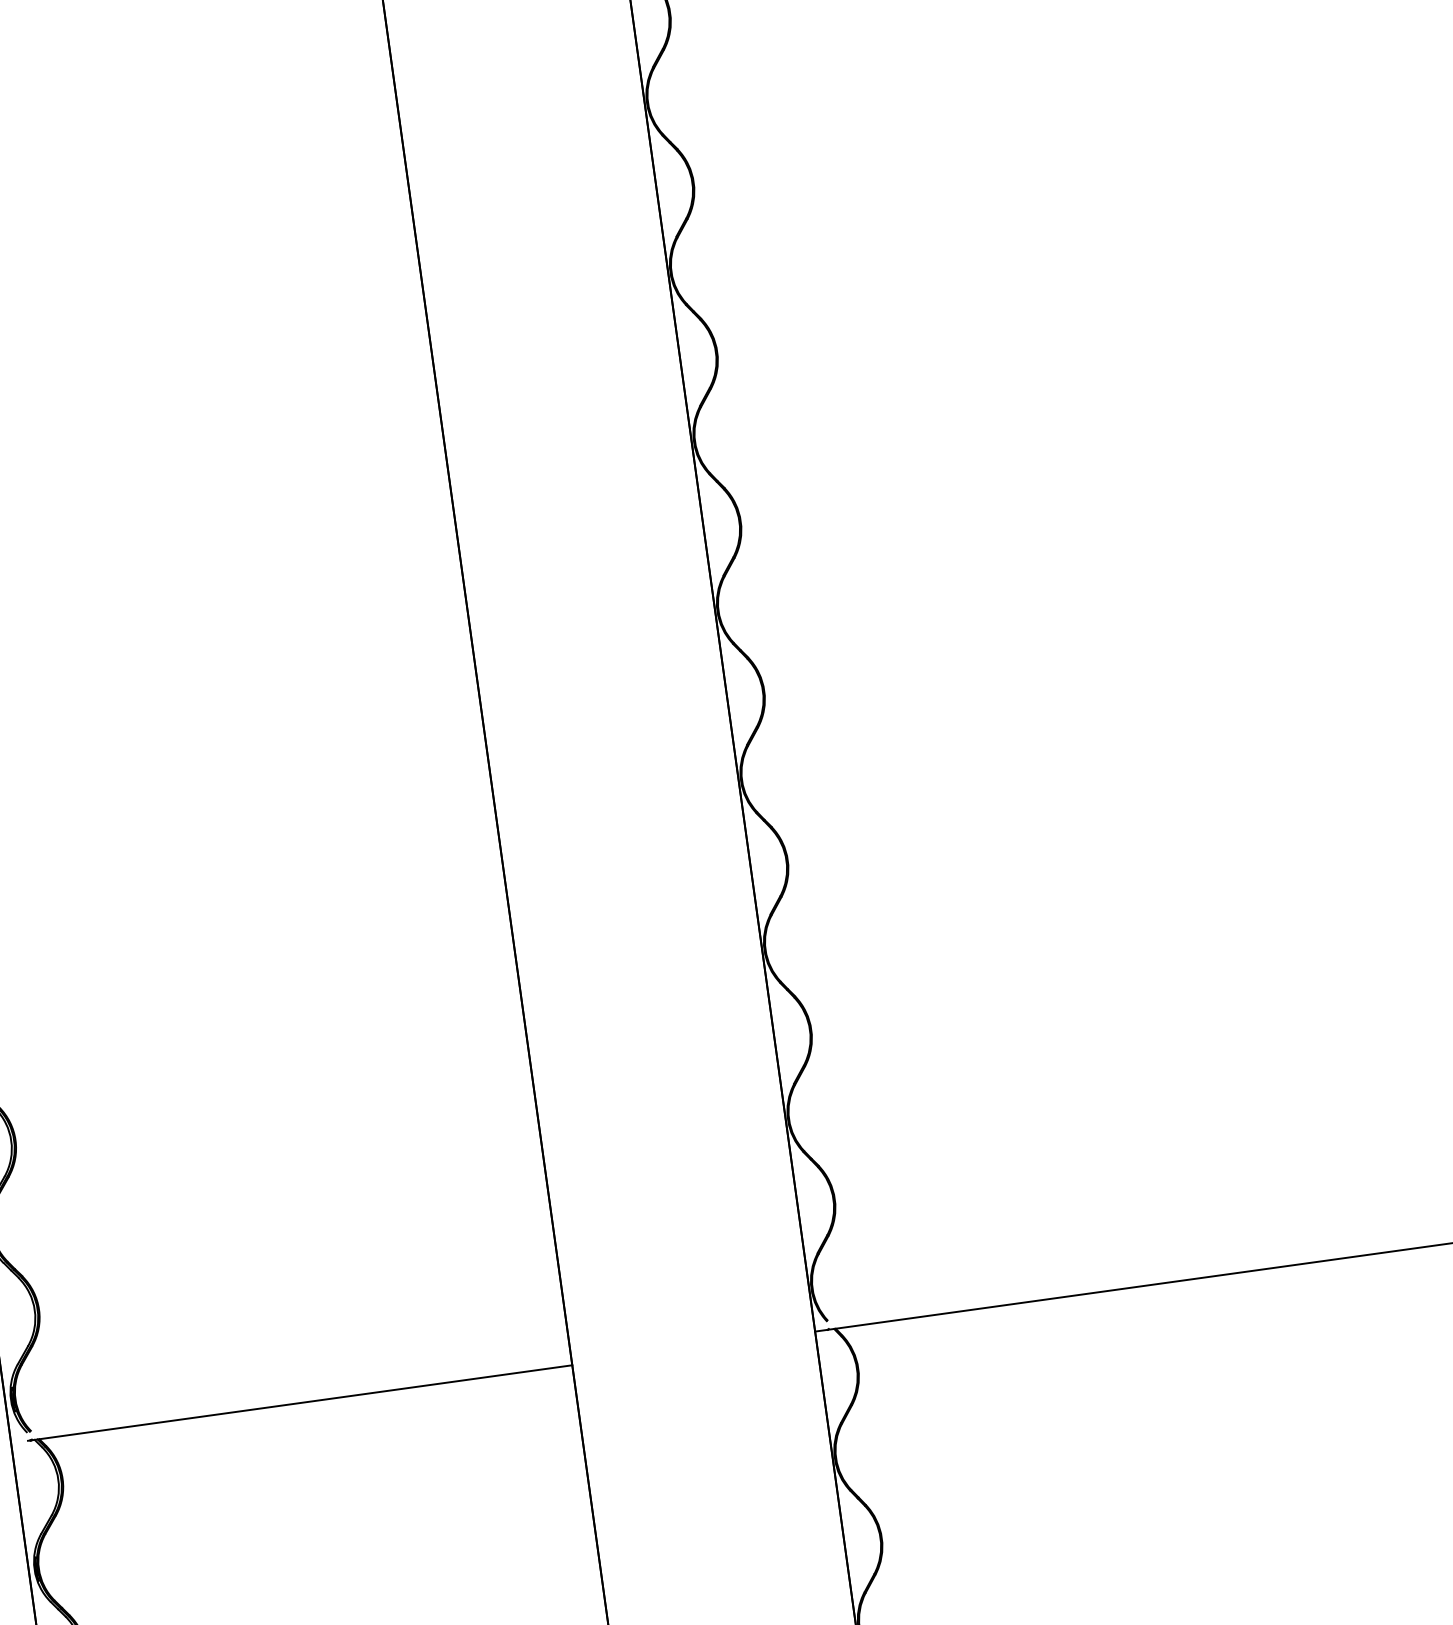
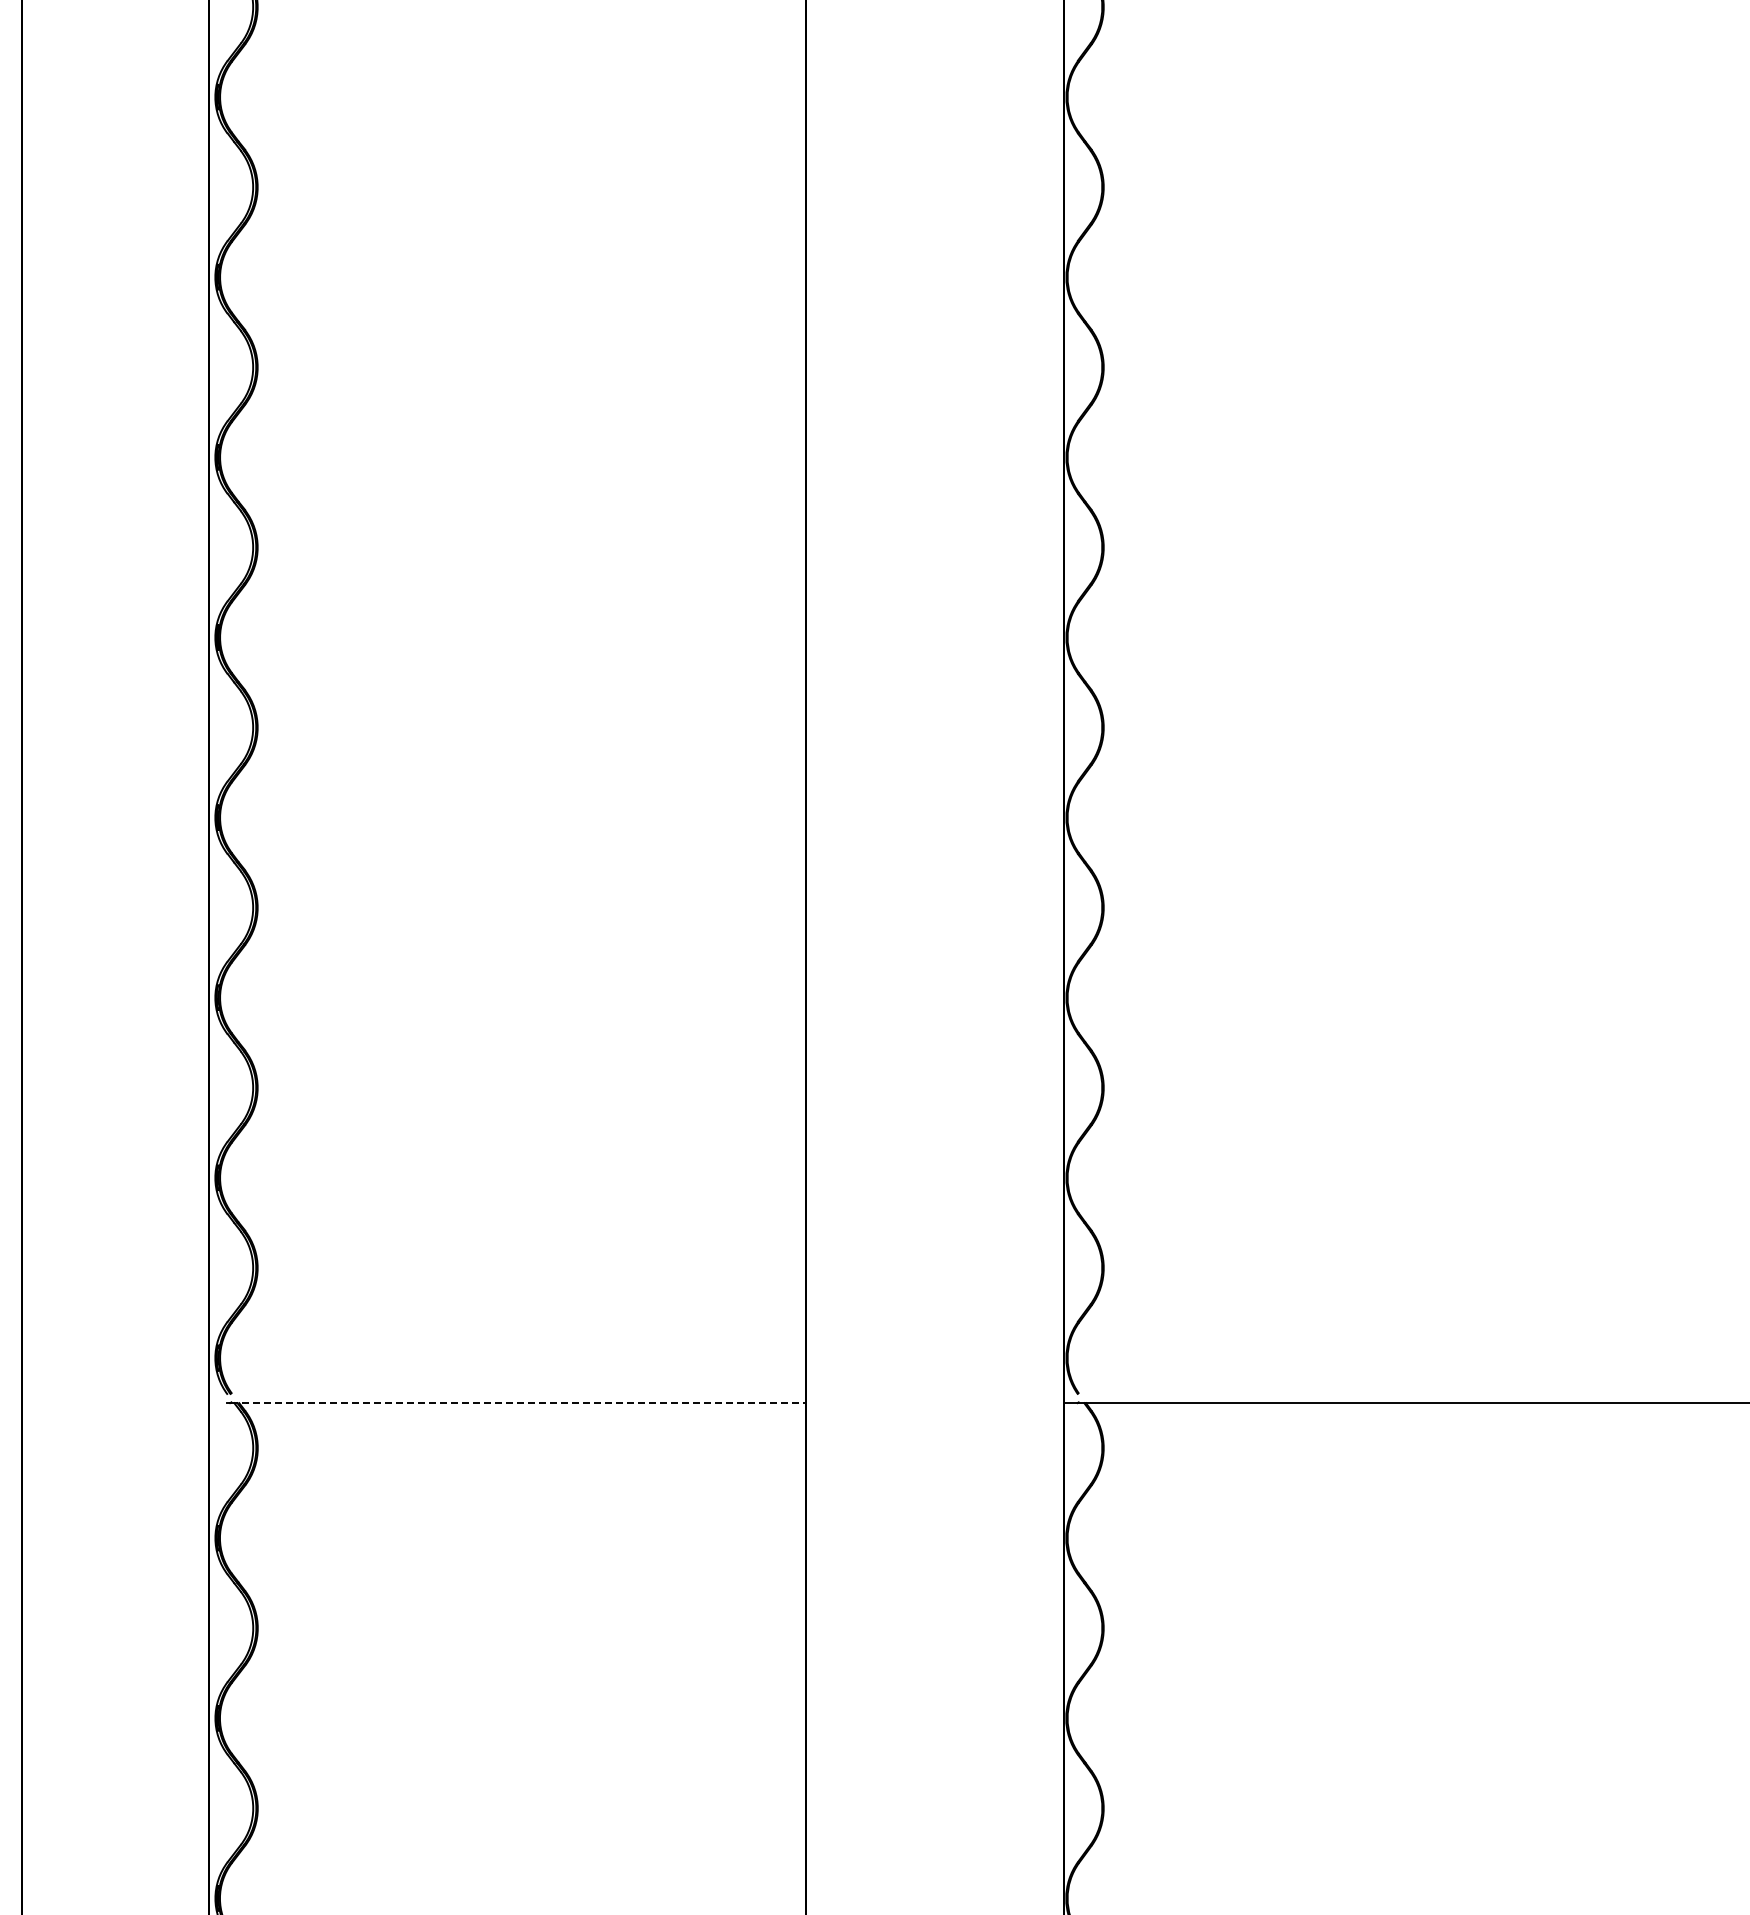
line: (302, 1403) -> (518, 1403), solid -> dashed

